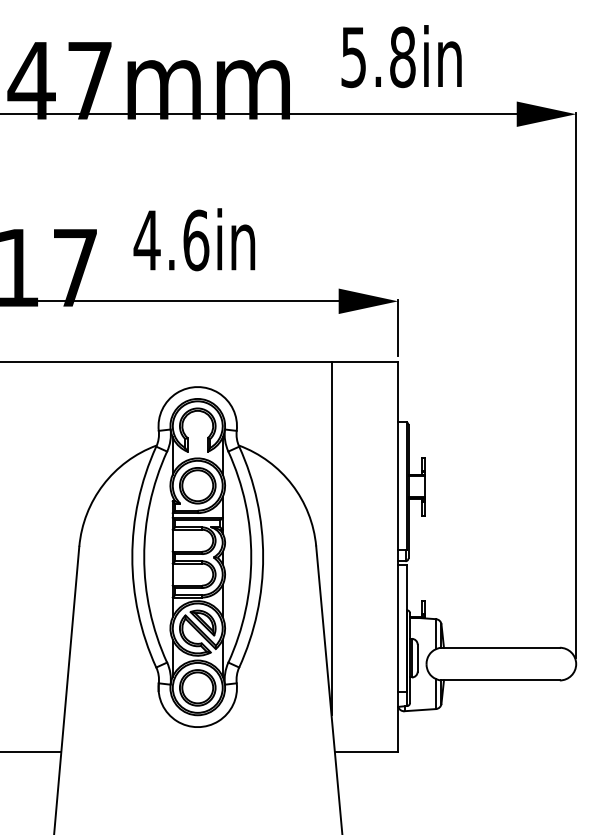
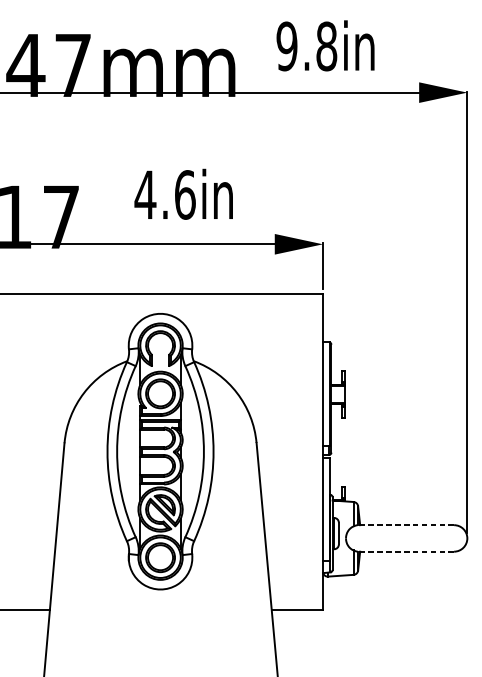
text: (353, 56) -> (286, 45), 5.8in -> 9.8in
text: (194, 239) -> (183, 194), moved
line: (331, 538) -> (268, 436), removed
line: (499, 647) -> (405, 524), solid -> dashed
line: (499, 680) -> (405, 551), solid -> dashed

